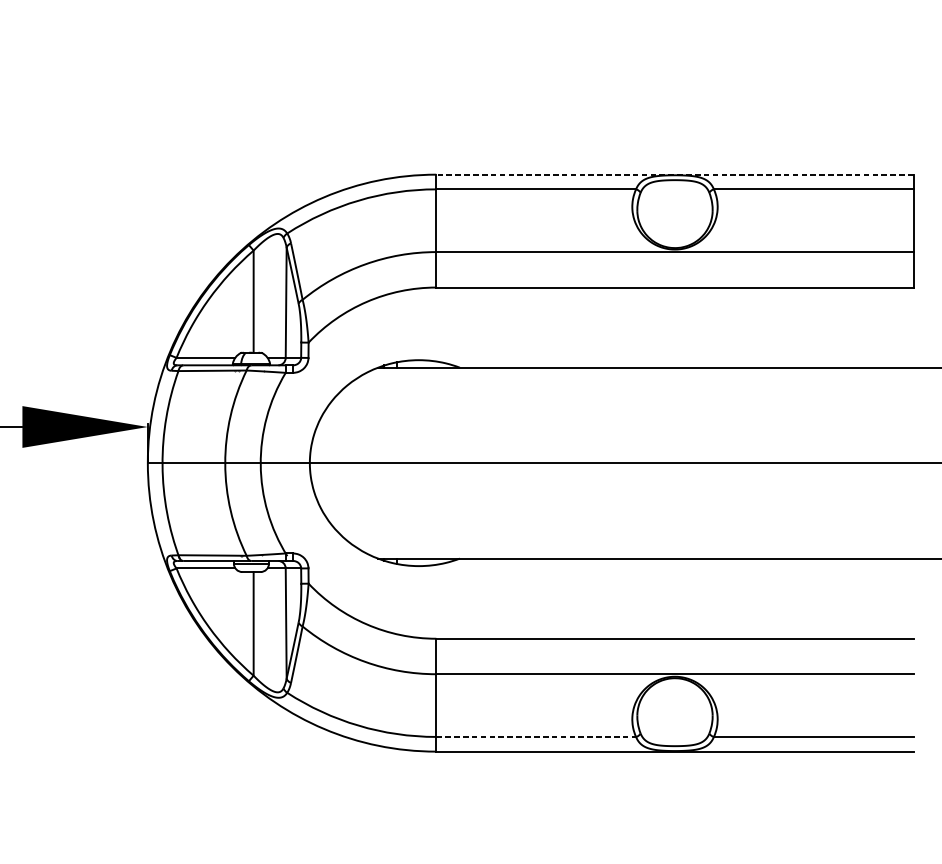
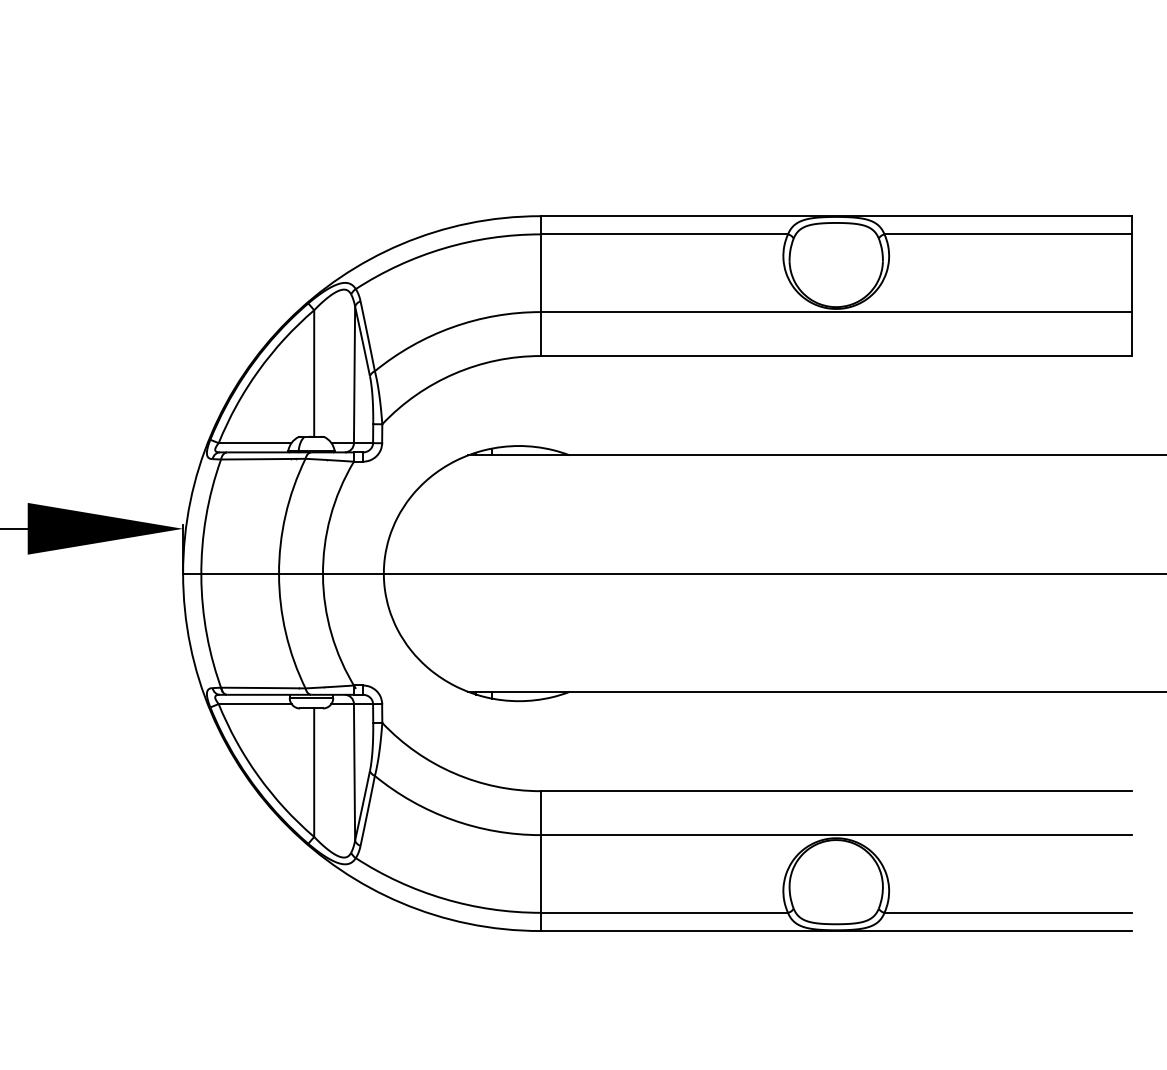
line: (675, 174) -> (836, 216), dashed -> solid
line: (536, 736) -> (664, 912), dashed -> solid

